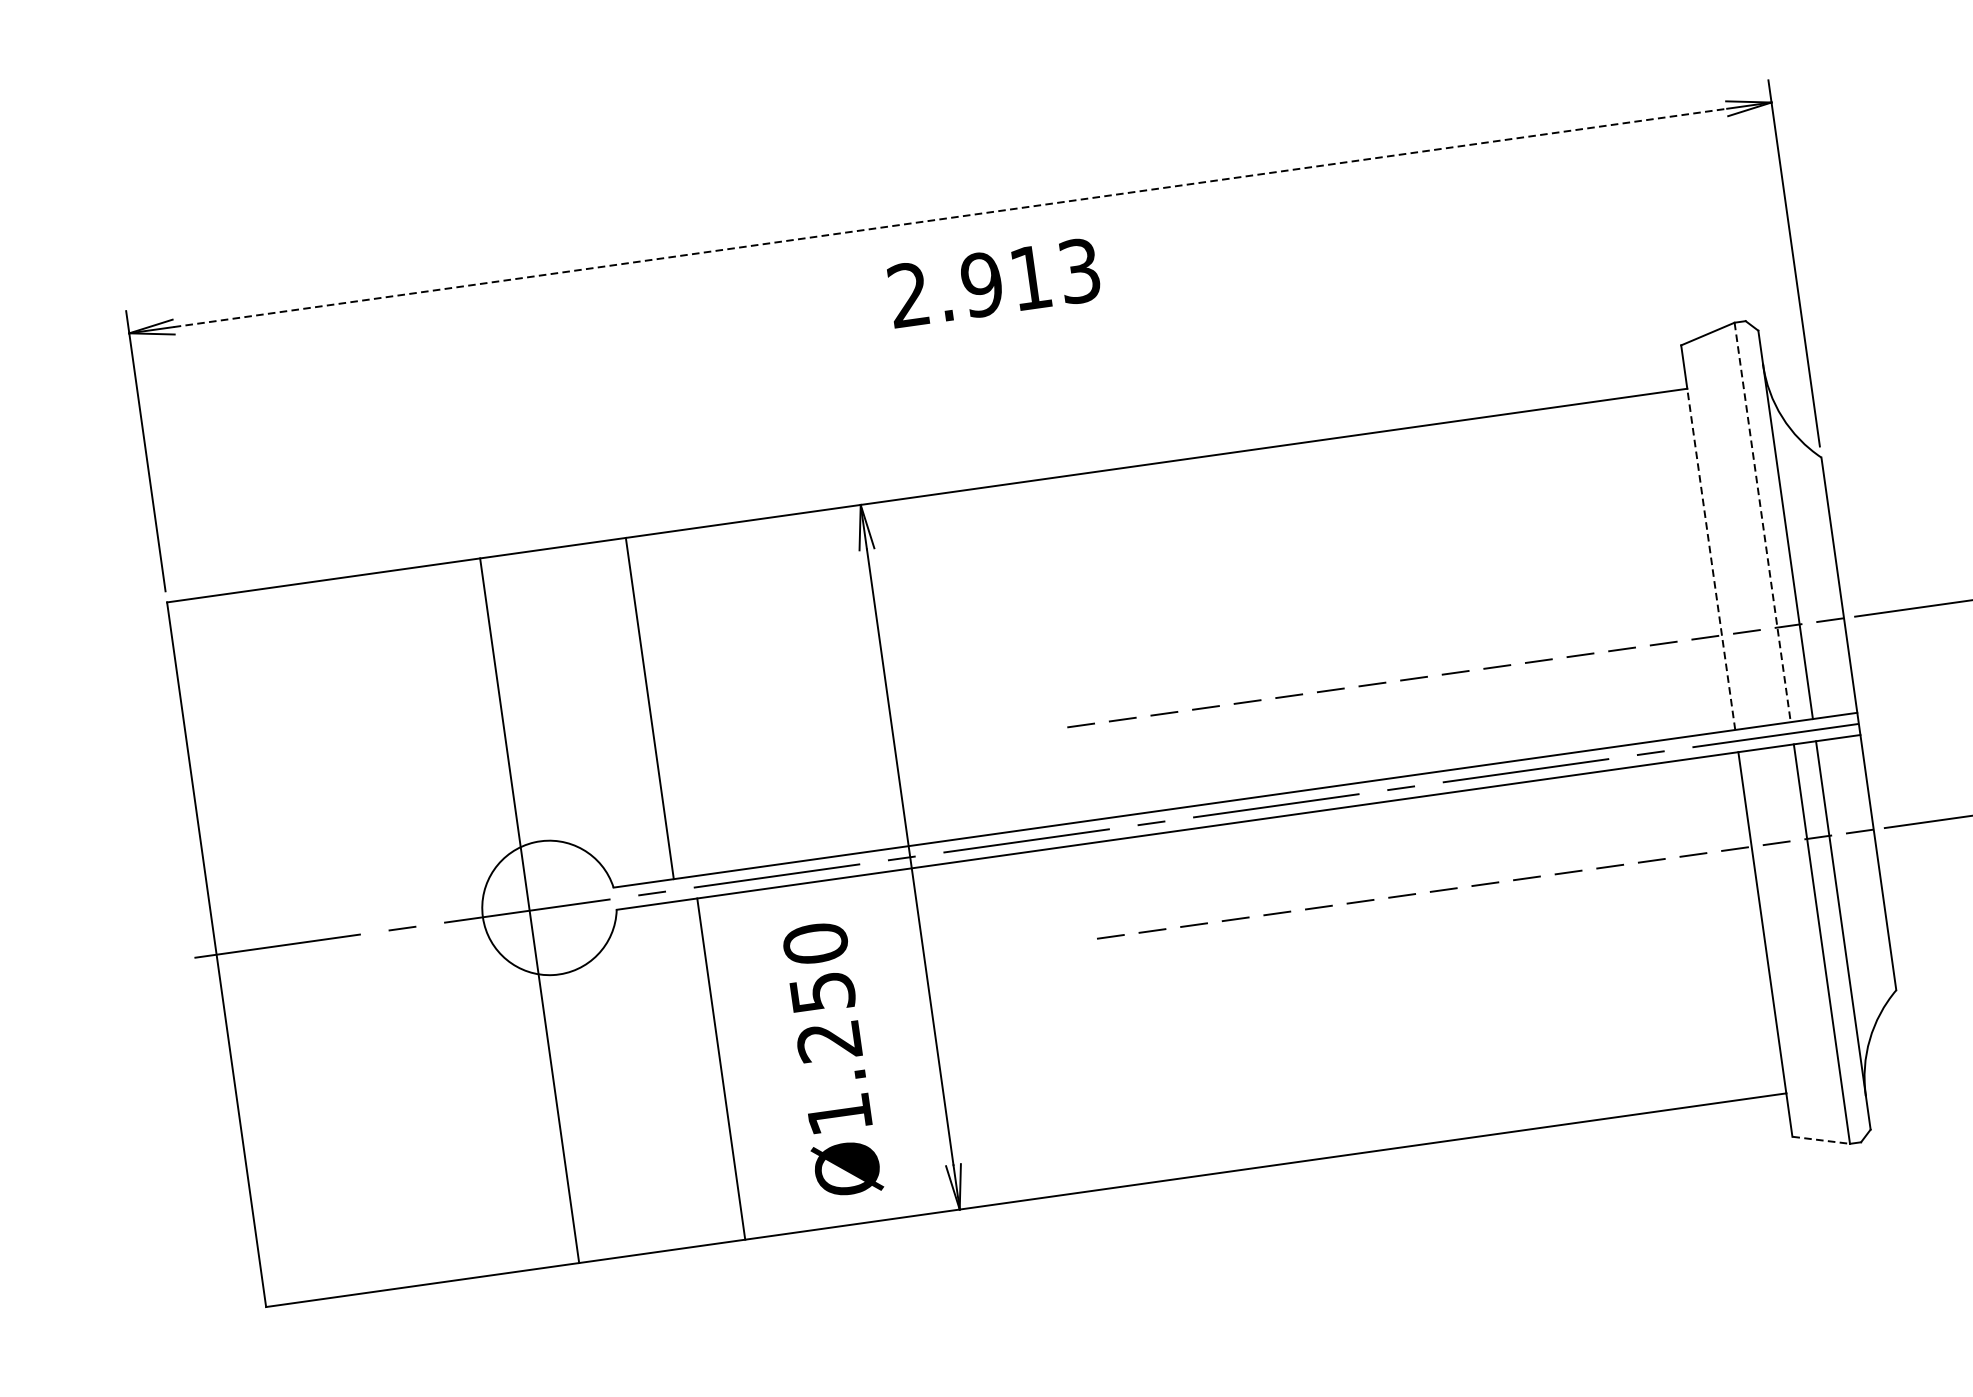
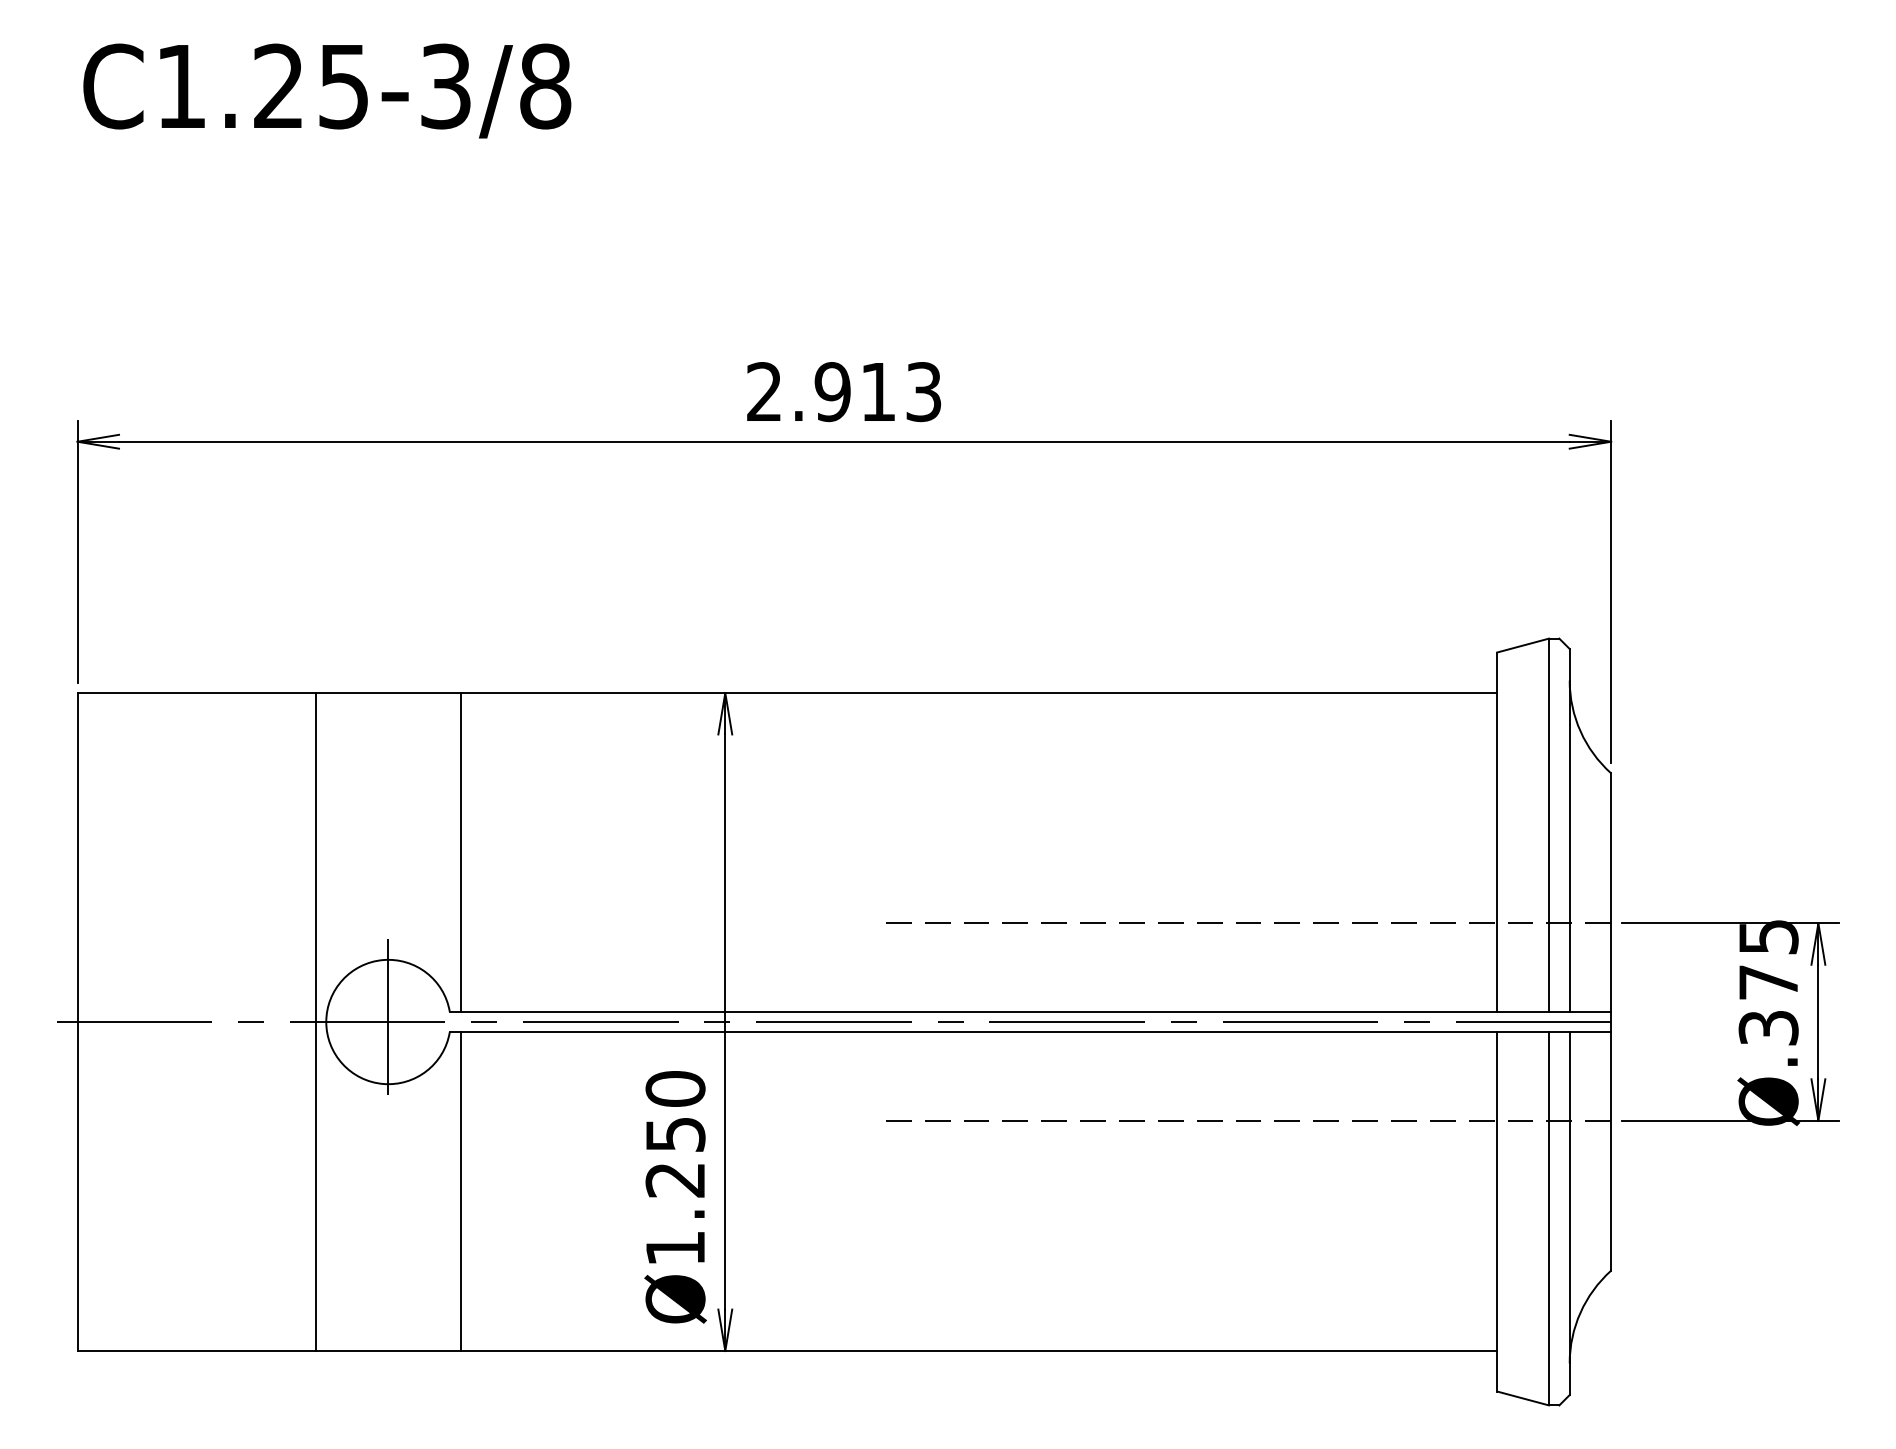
line: (950, 217) -> (844, 441), dashed -> solid
text: (994, 283) -> (844, 392), moved
line: (1762, 522) -> (1548, 825), dashed -> solid
line: (1711, 558) -> (1497, 851), dashed -> solid
line: (649, 708) -> (460, 852), moved
line: (549, 907) -> (388, 1021), added
line: (529, 911) -> (315, 1022), moved
text: (831, 1059) -> (675, 1197), moved
line: (720, 1068) -> (460, 1191), moved
line: (1821, 1140) -> (1523, 1398), dashed -> solid

